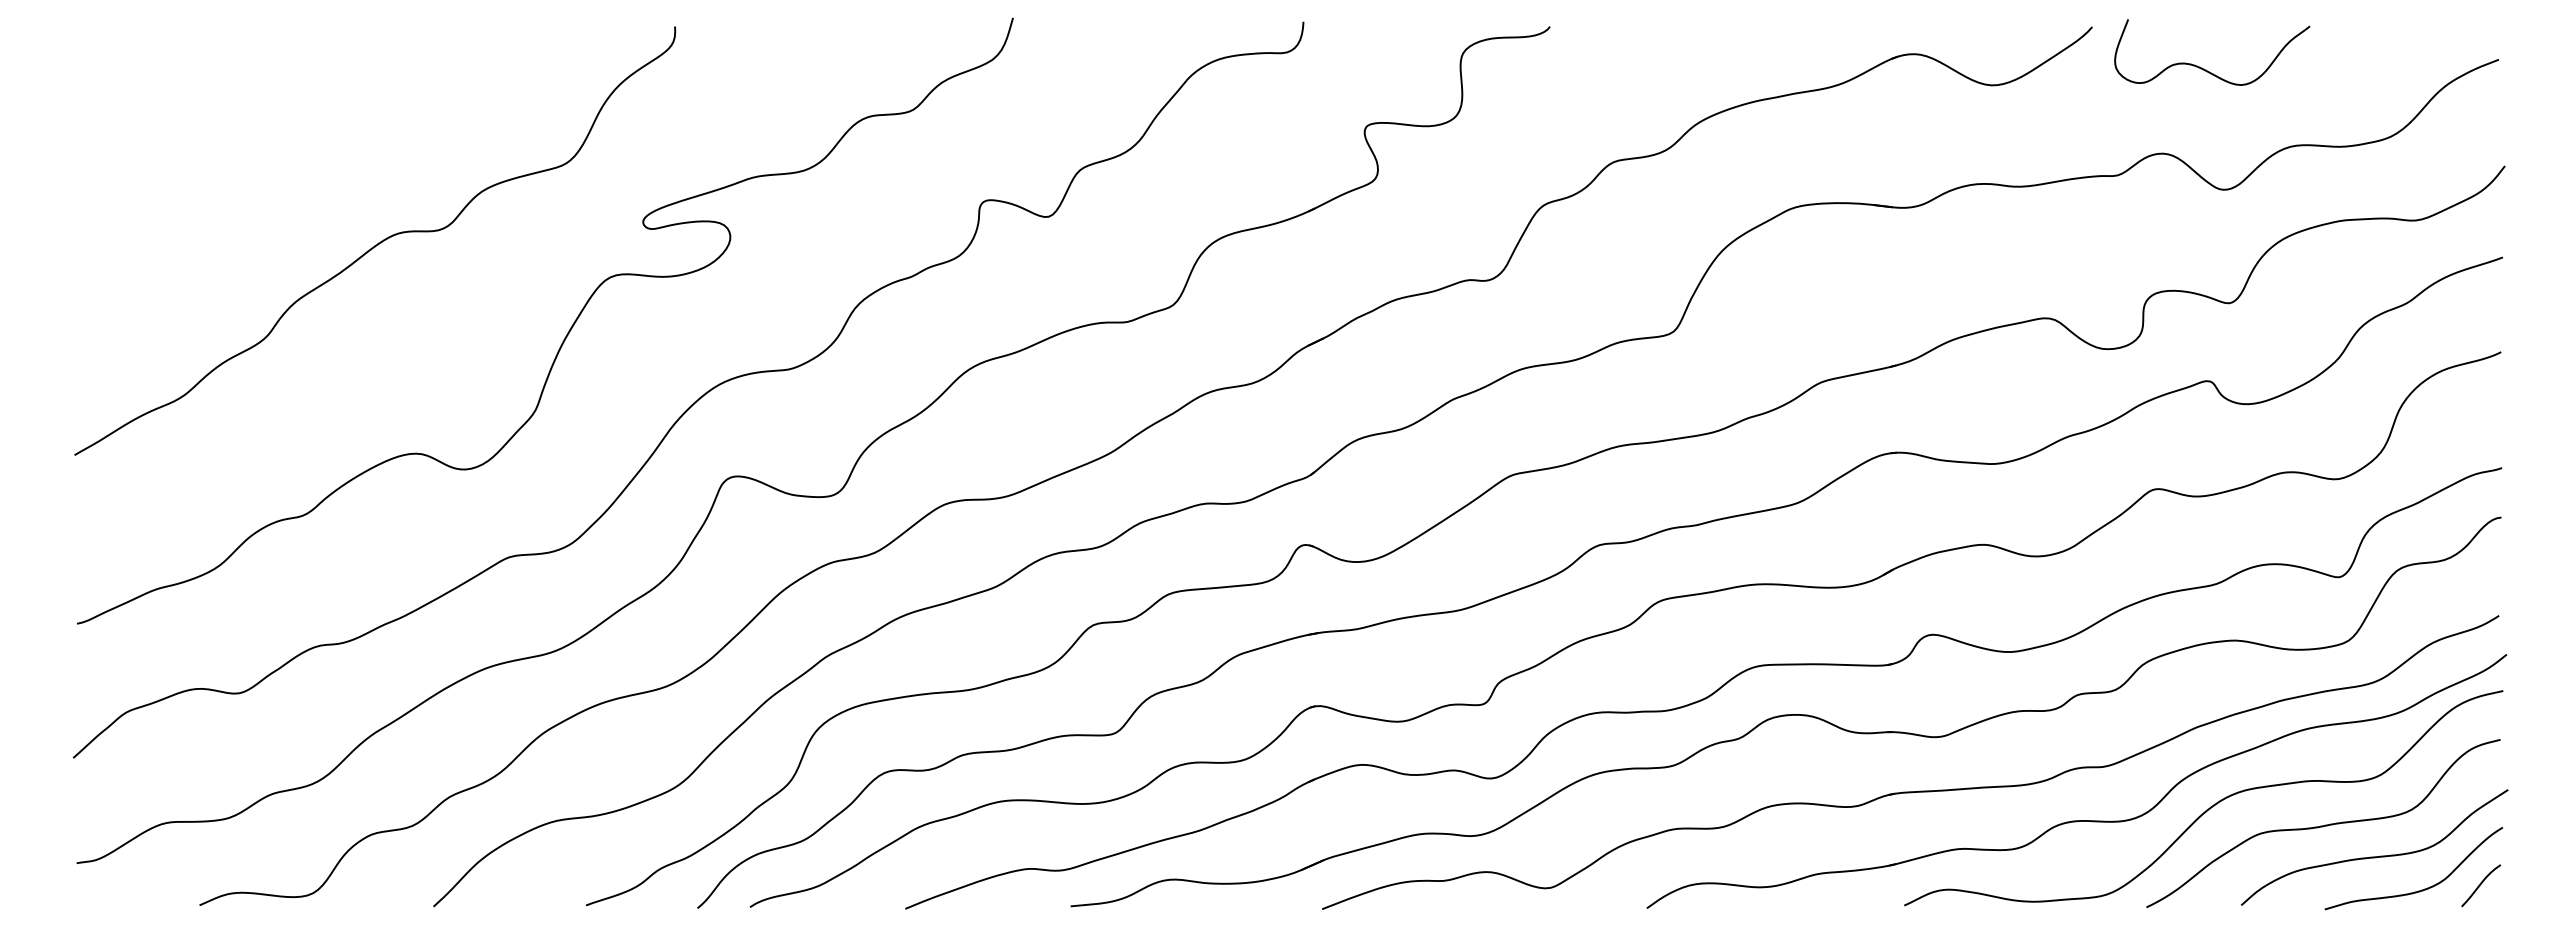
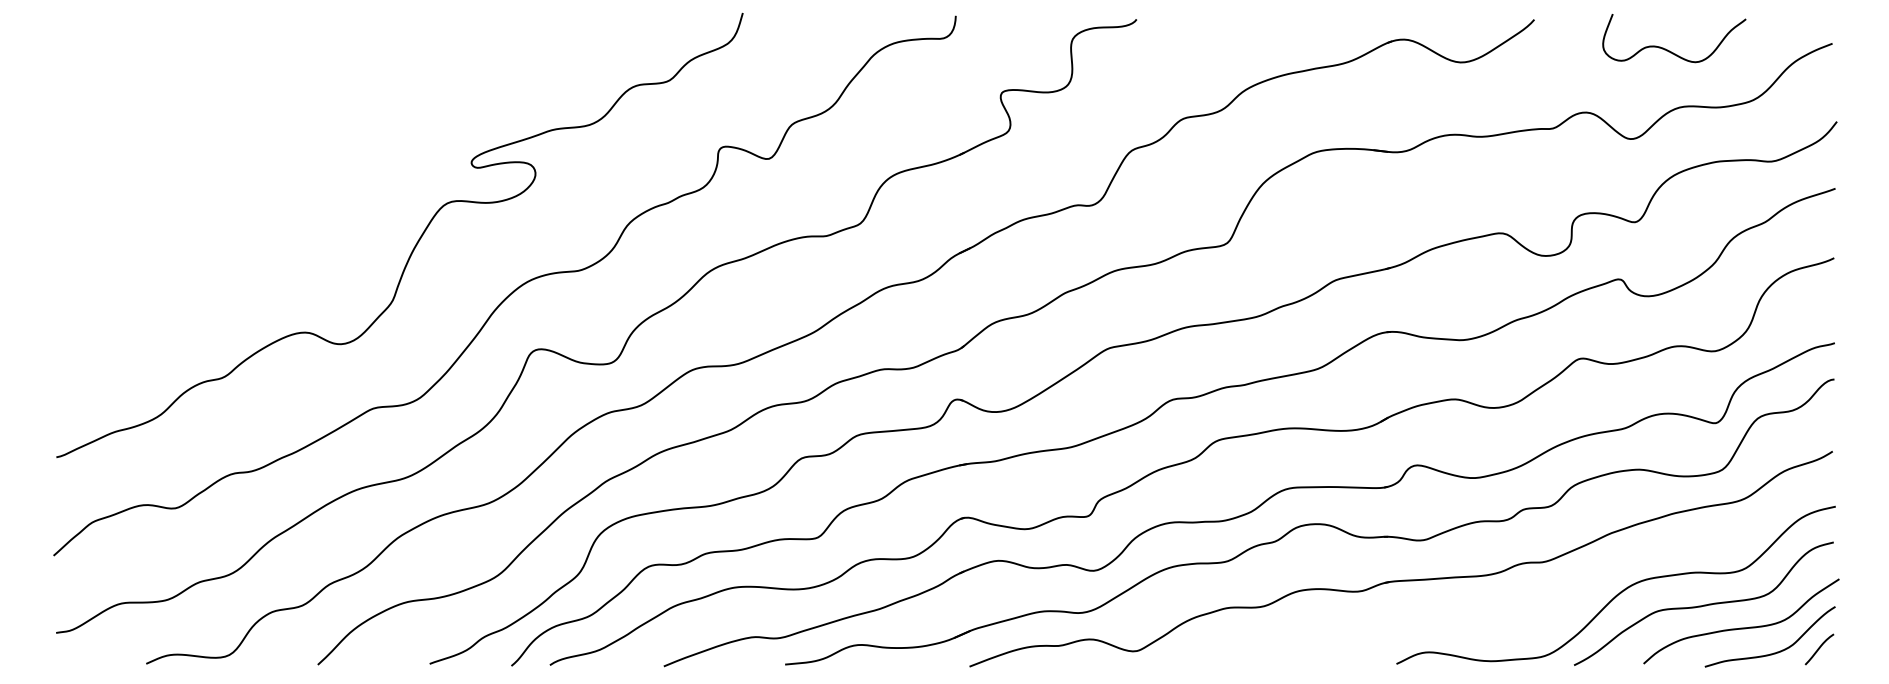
curve: (2206, 69) -> (1670, 50), moved
curve: (378, 242) -> (277, 177), removed
part: (2076, 820) -> (1522, 601), removed

